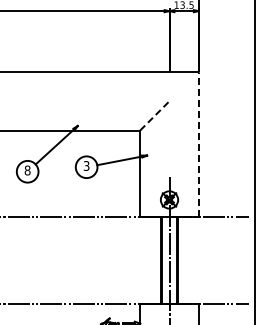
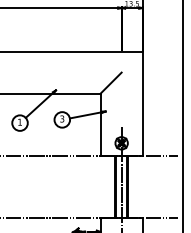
line: (154, 115) -> (110, 82), dashed -> solid
line: (198, 144) -> (142, 103), dashed -> solid
text: (27, 170) -> (19, 122), 8 -> 1

